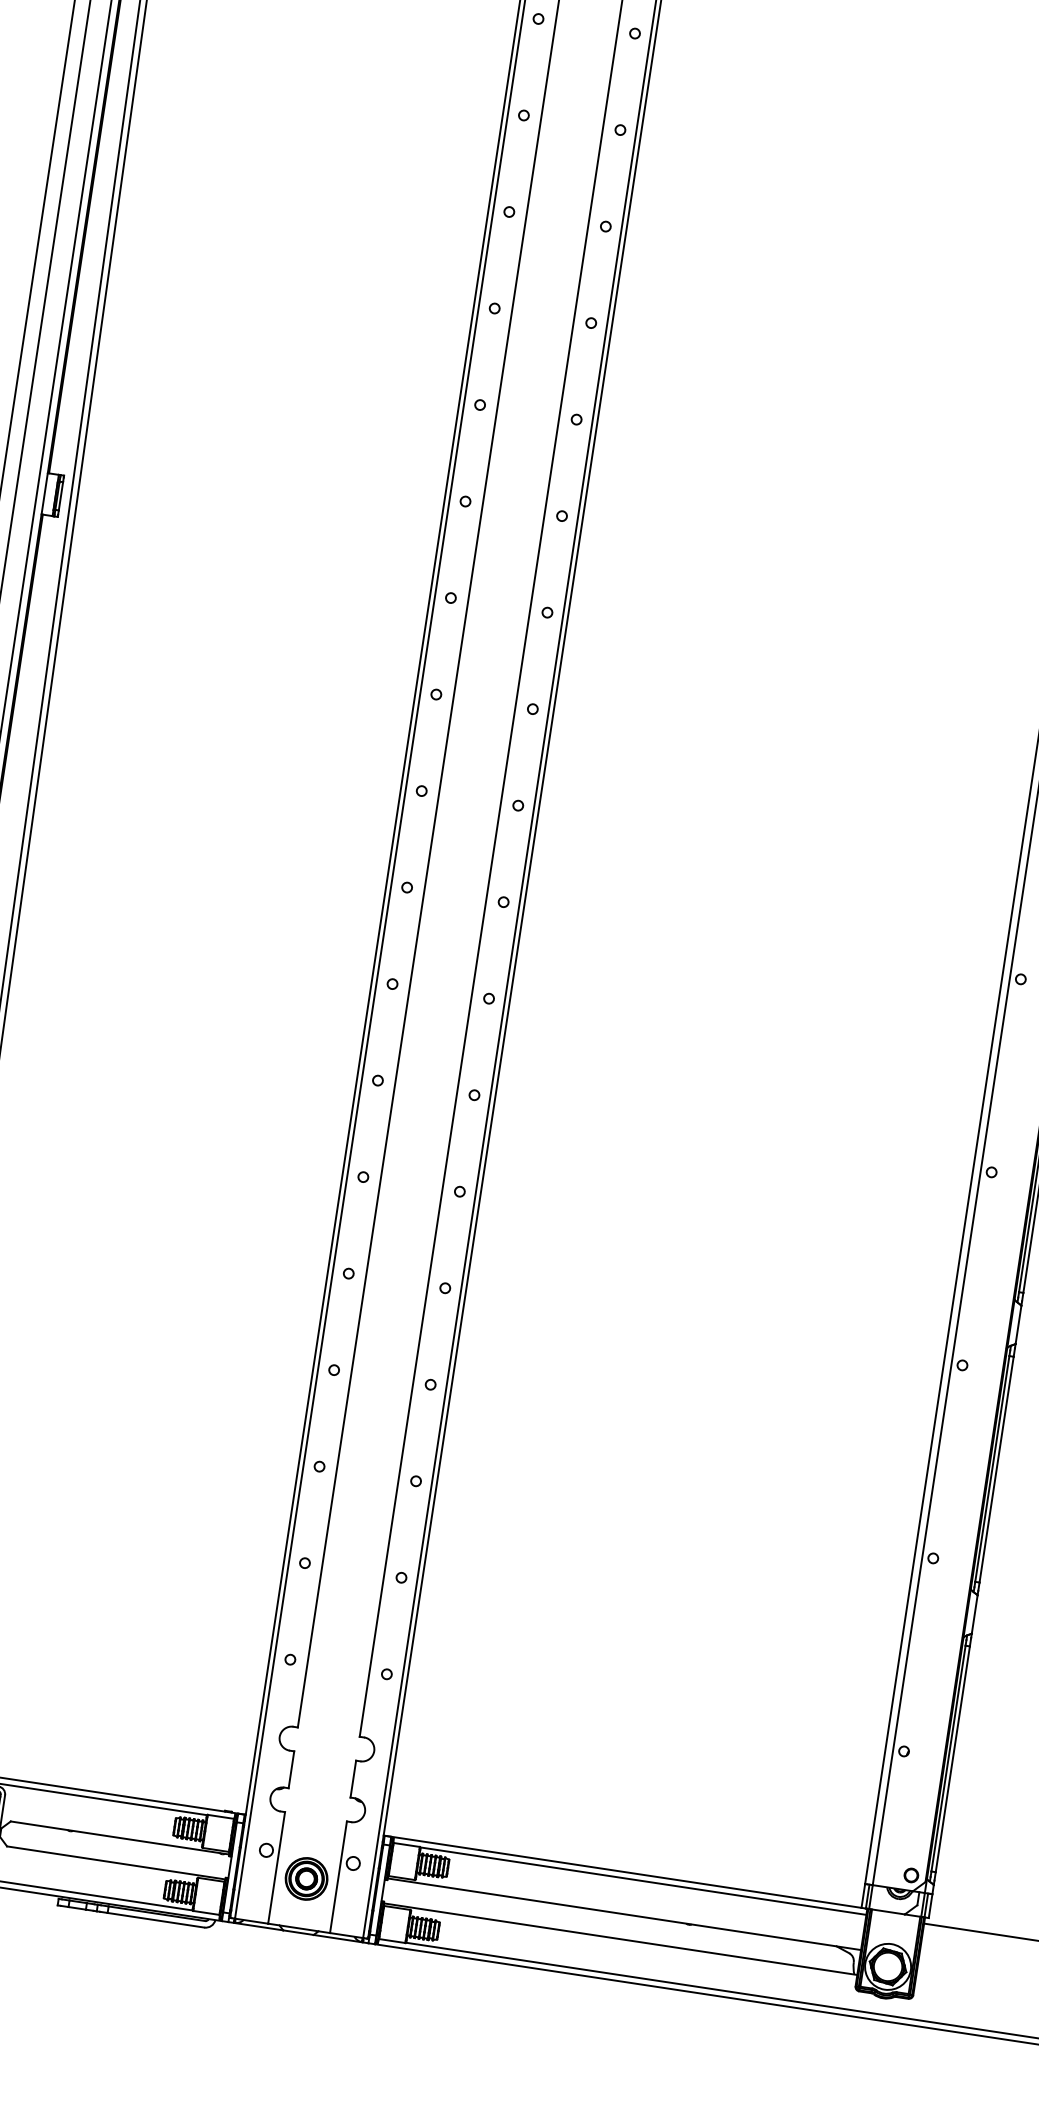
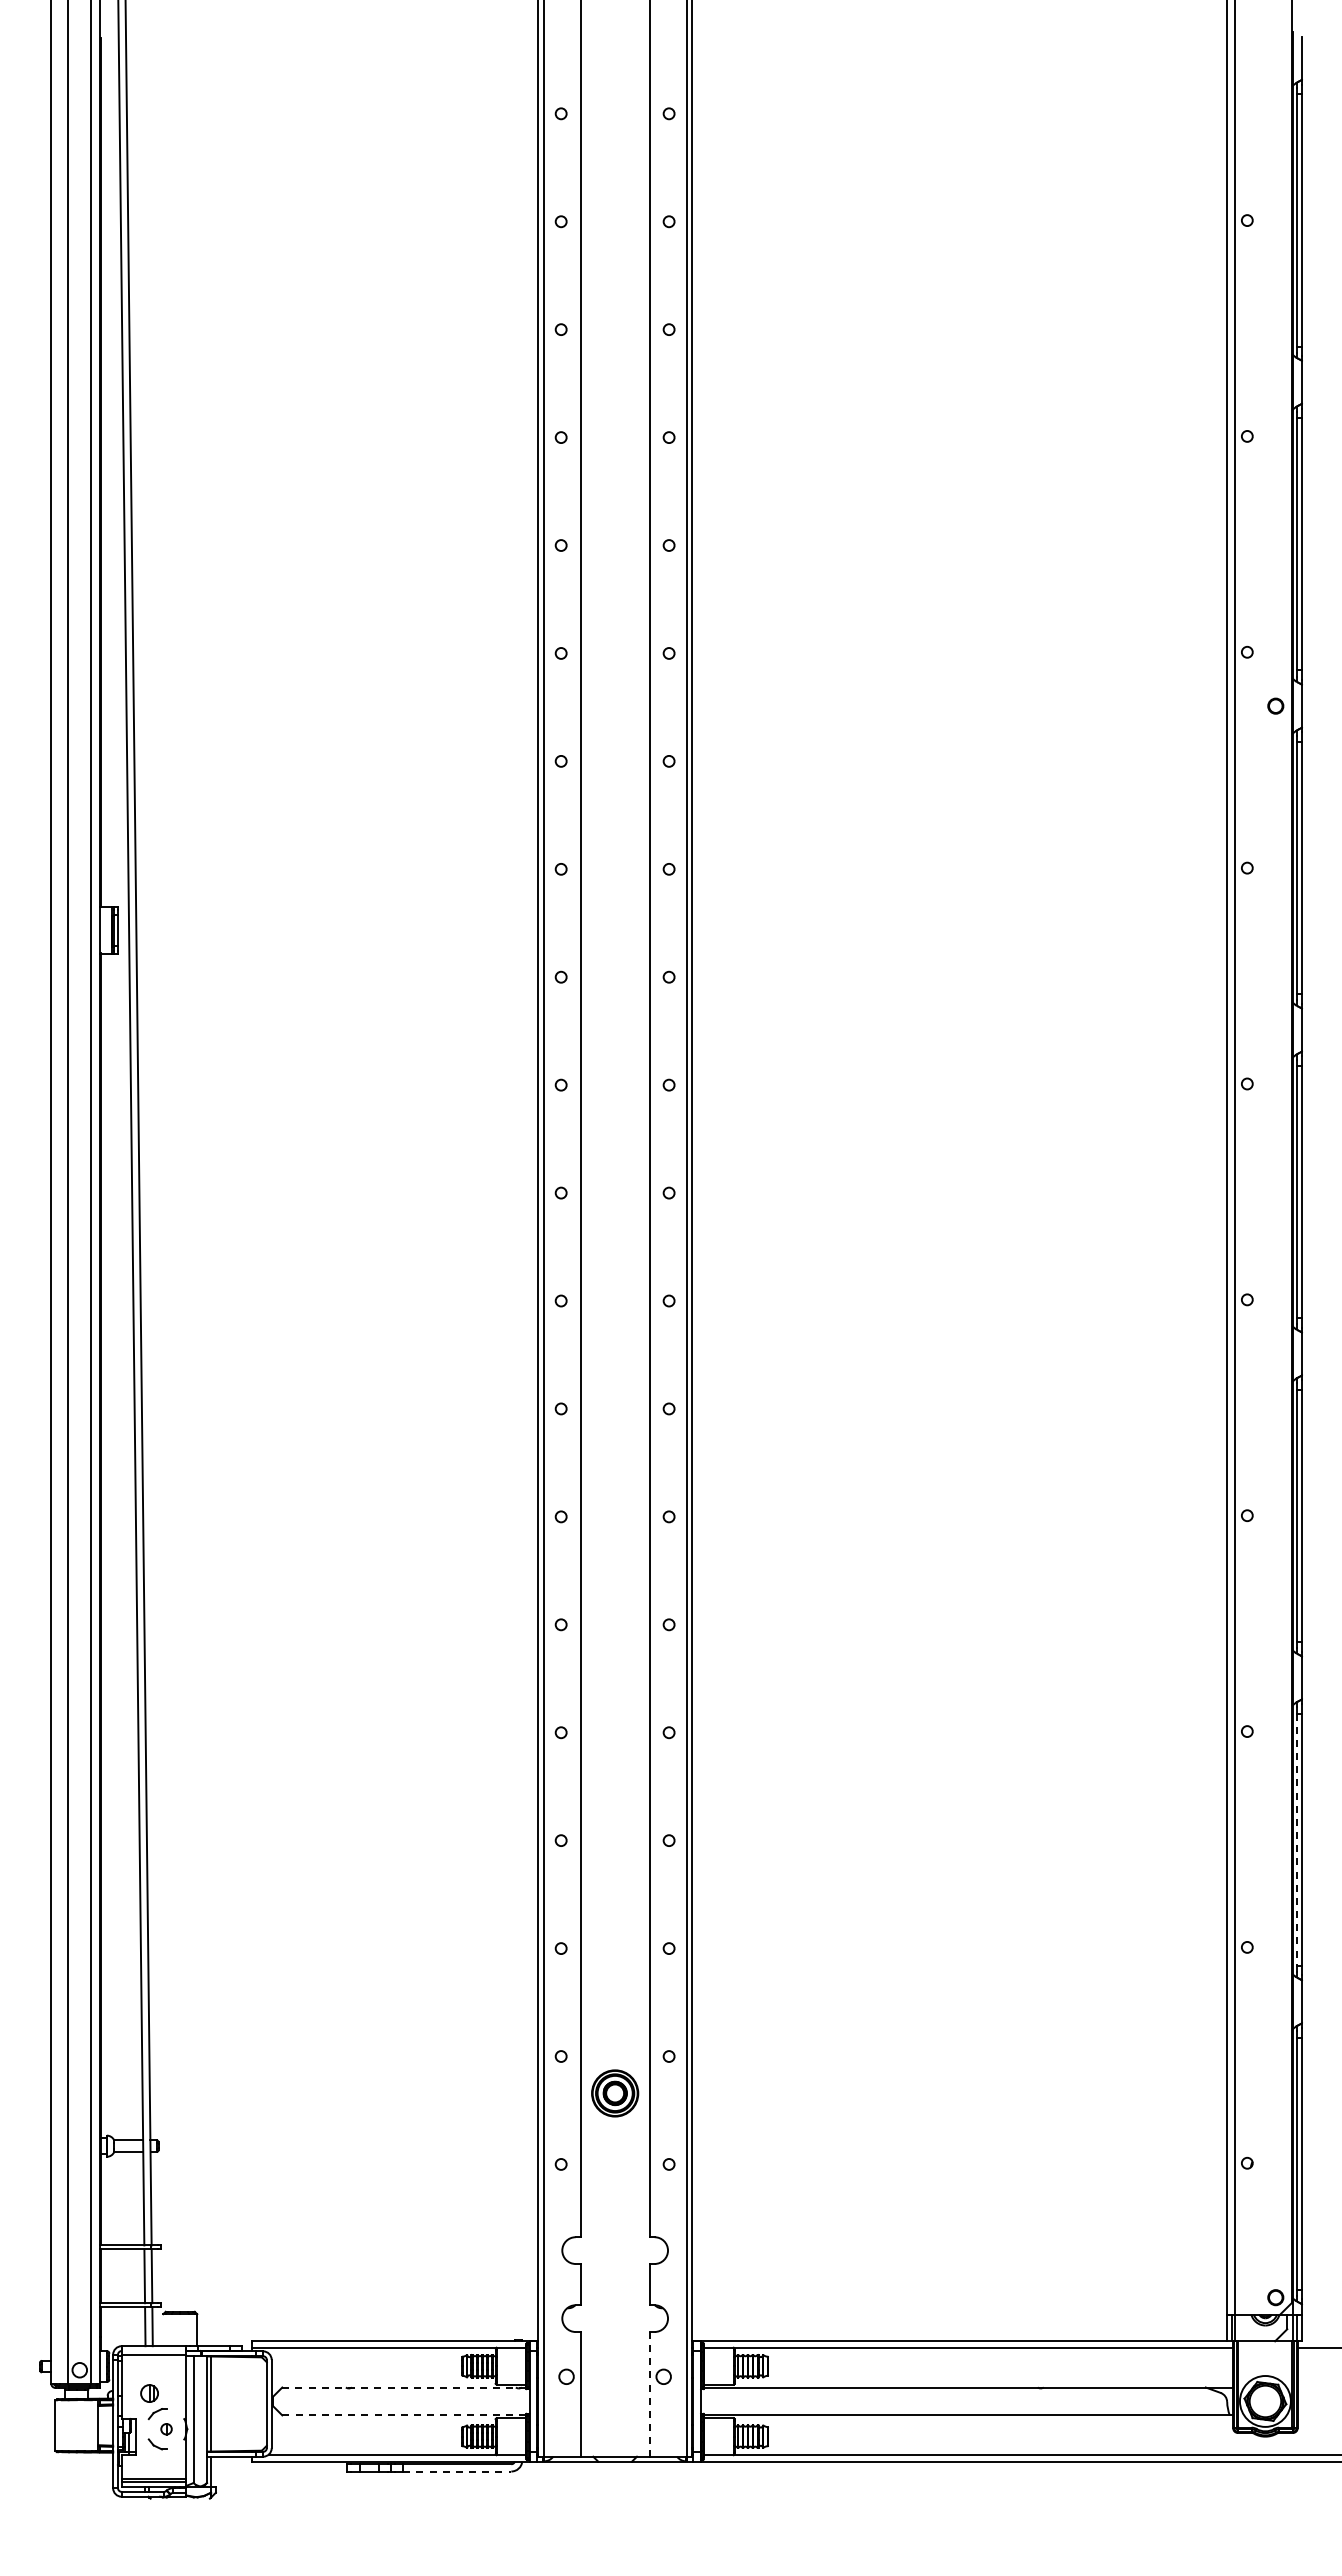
line: (992, 1469) -> (1297, 1840), solid -> dashed
line: (120, 1837) -> (404, 2387), solid -> dashed
line: (115, 1862) -> (403, 2415), solid -> dashed
line: (338, 1877) -> (649, 2394), solid -> dashed
part: (306, 1879) -> (615, 2093), moved
line: (156, 1920) -> (457, 2471), solid -> dashed

